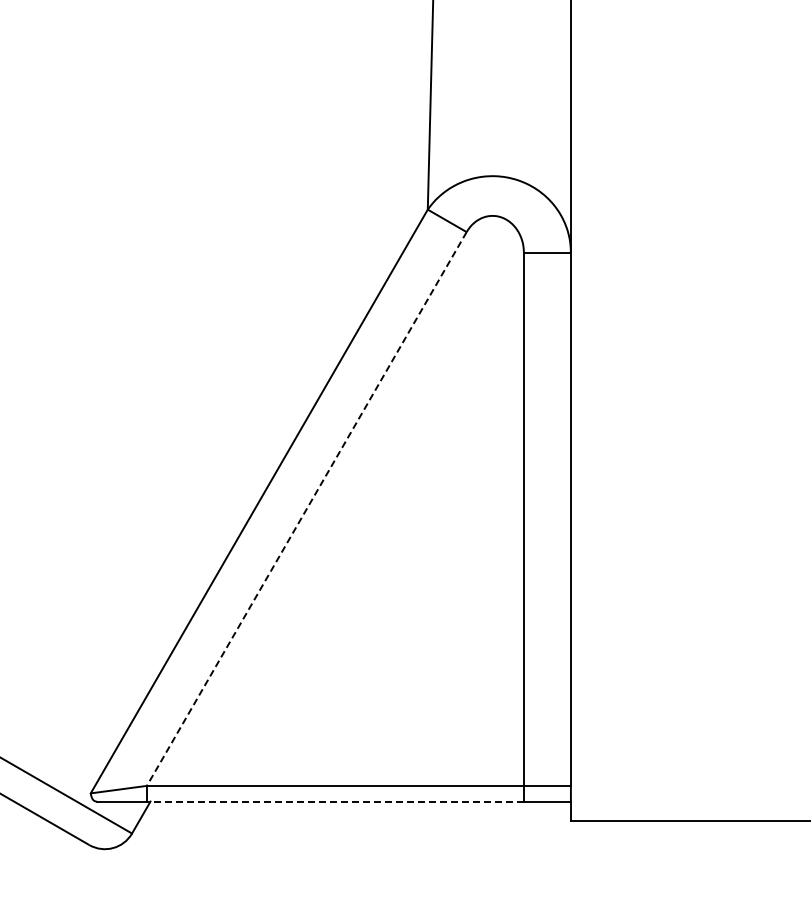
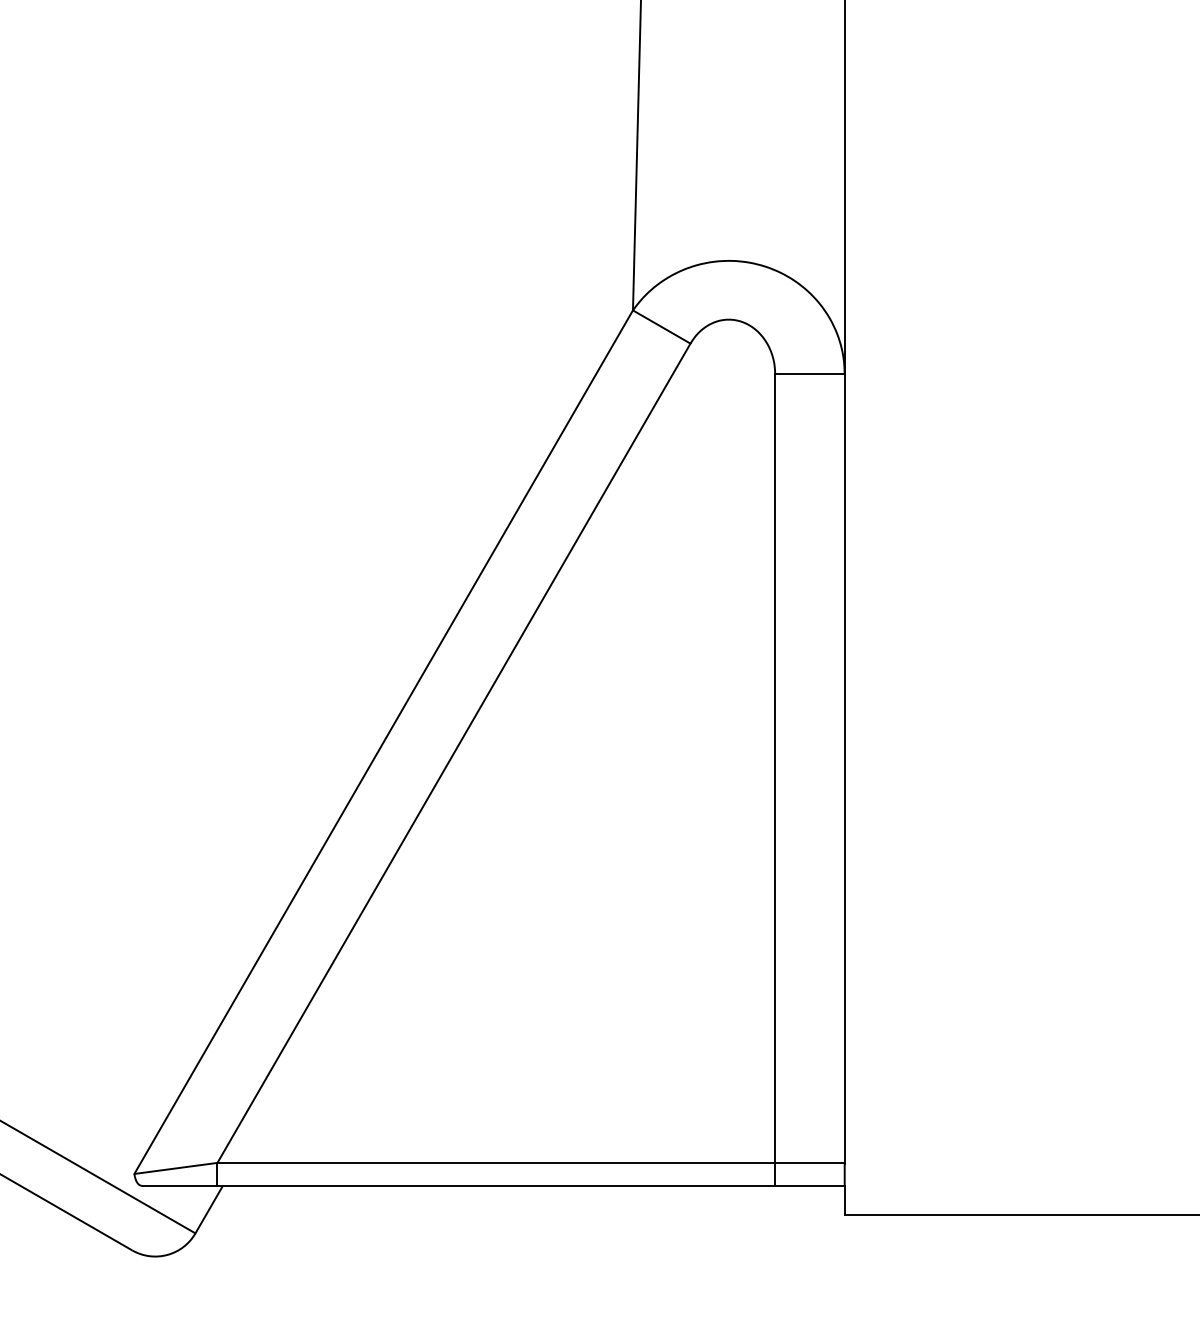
line: (306, 509) -> (453, 754), dashed -> solid
line: (334, 801) -> (494, 1185), dashed -> solid

